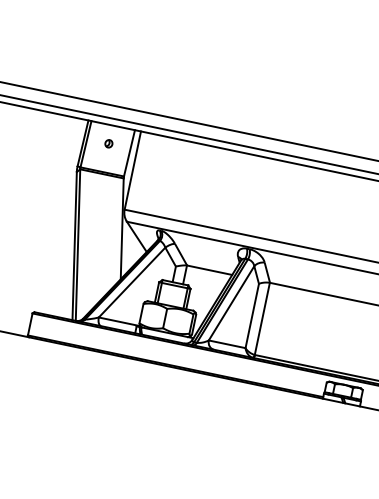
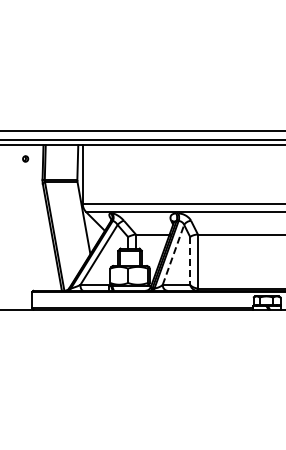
part: (108, 143) -> (25, 158), moved
line: (231, 302) -> (173, 254), solid -> dashed
line: (252, 316) -> (190, 261), solid -> dashed

